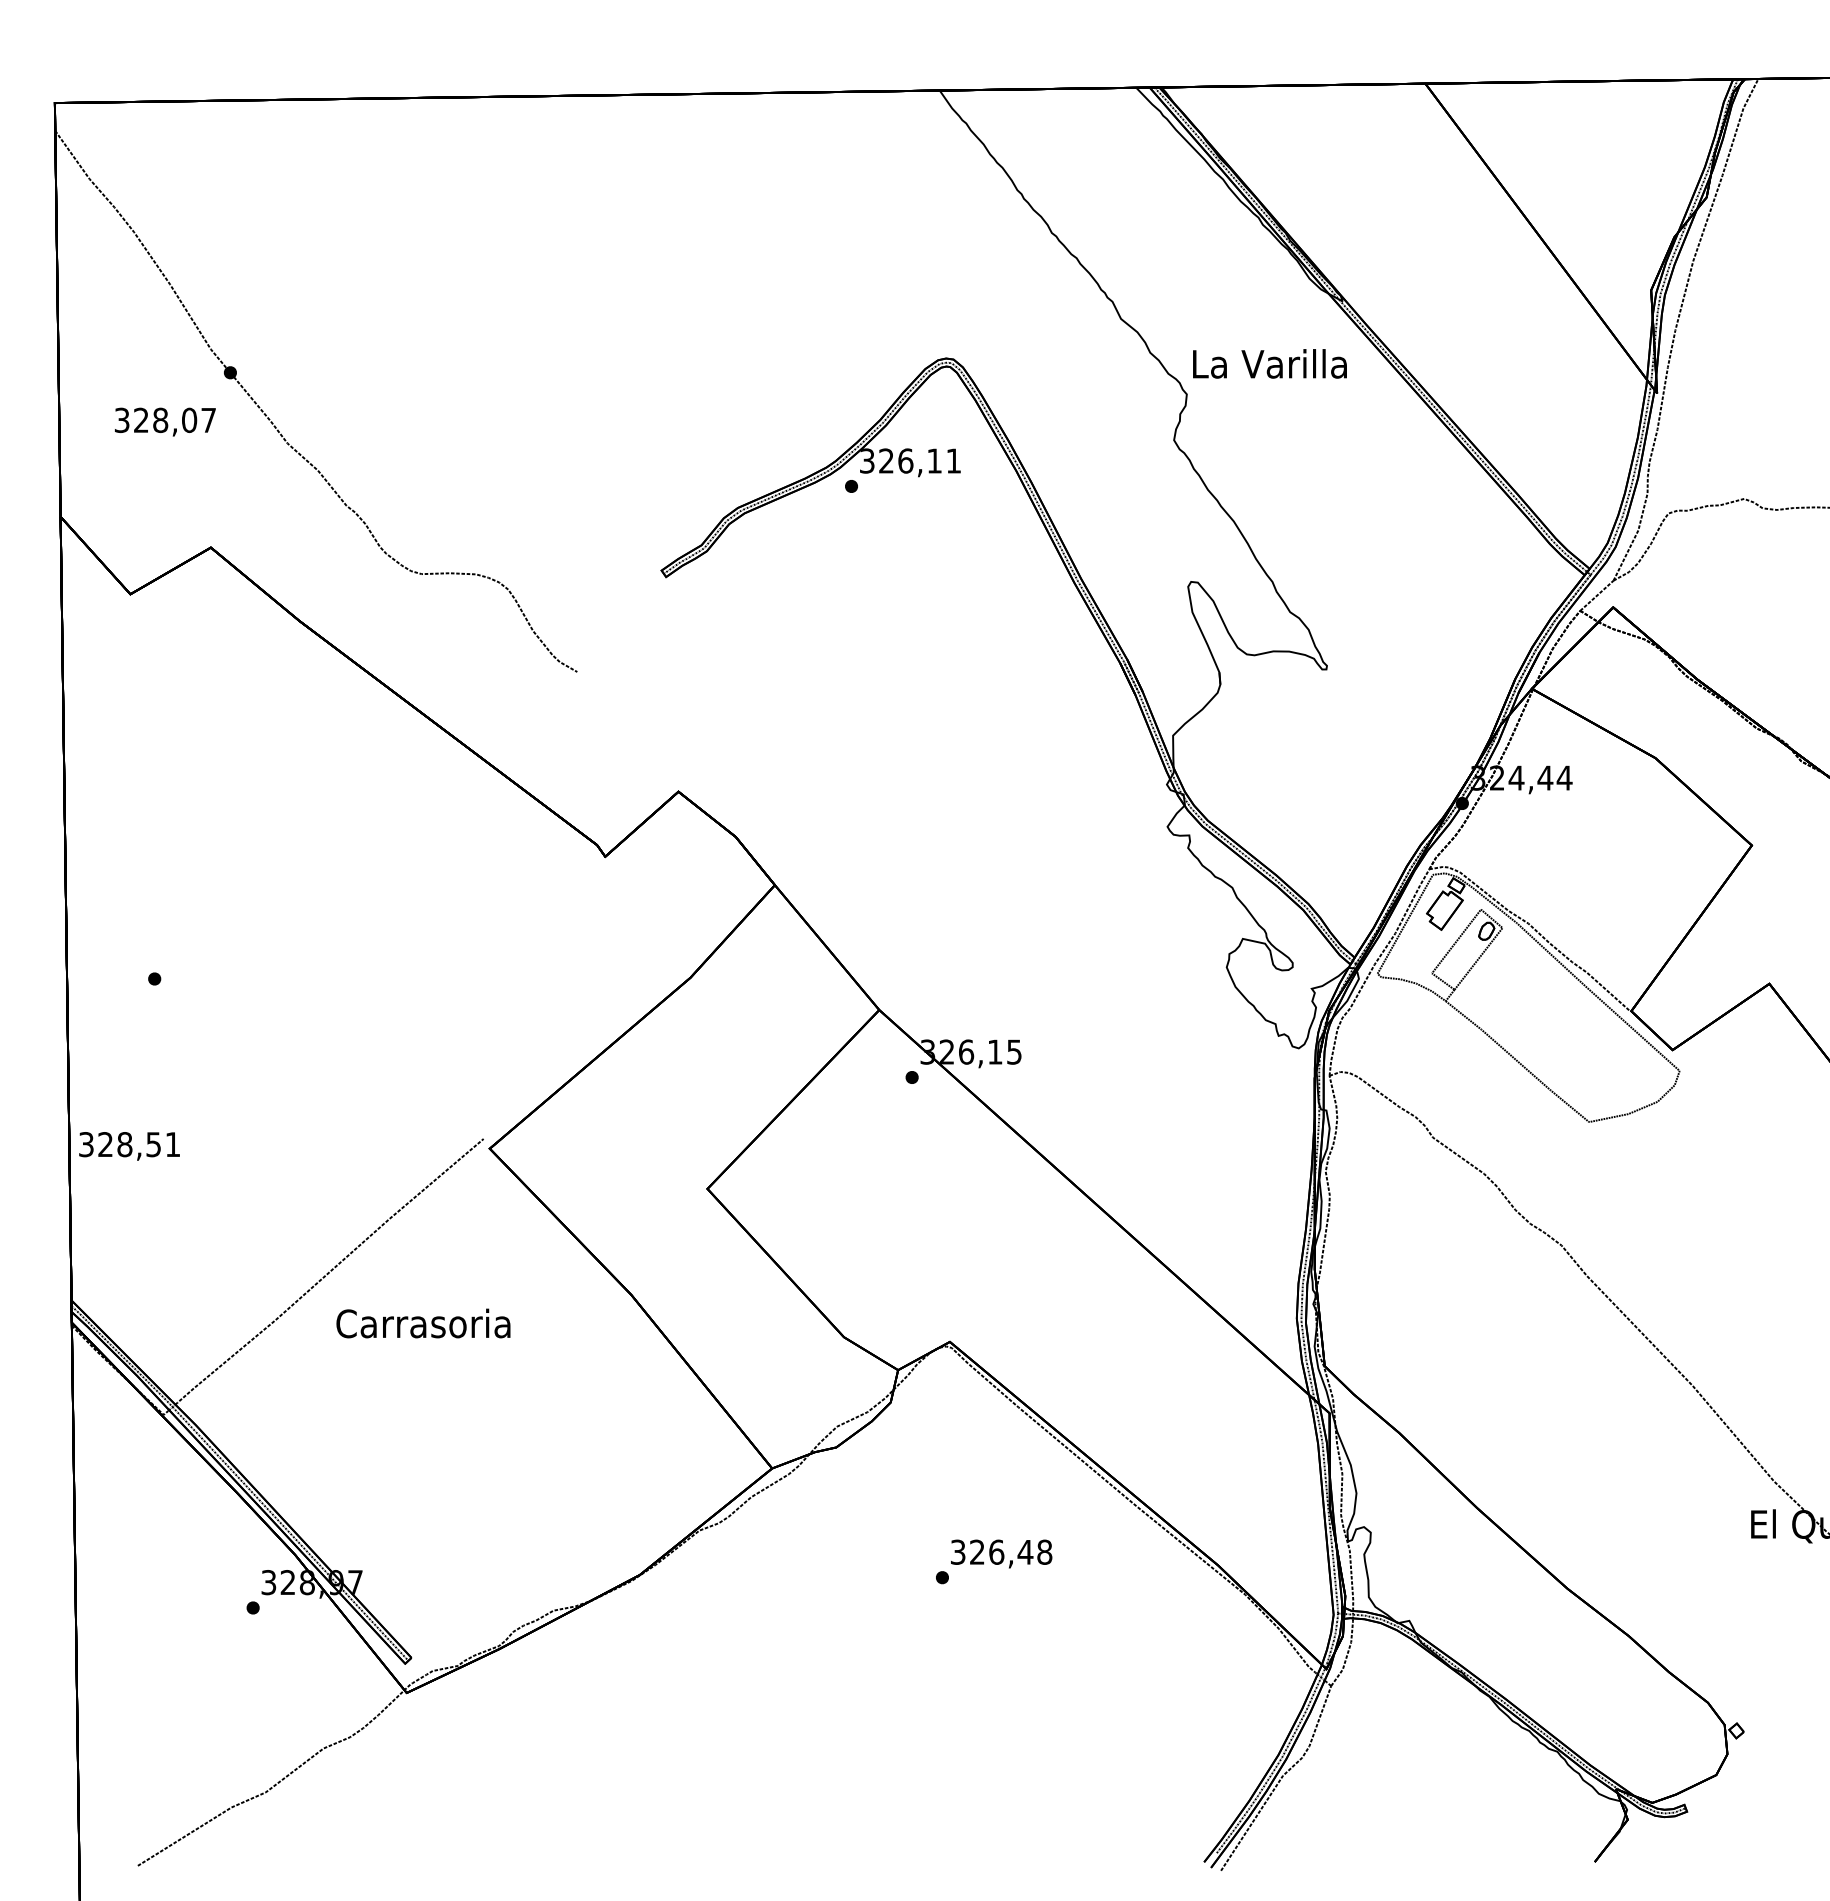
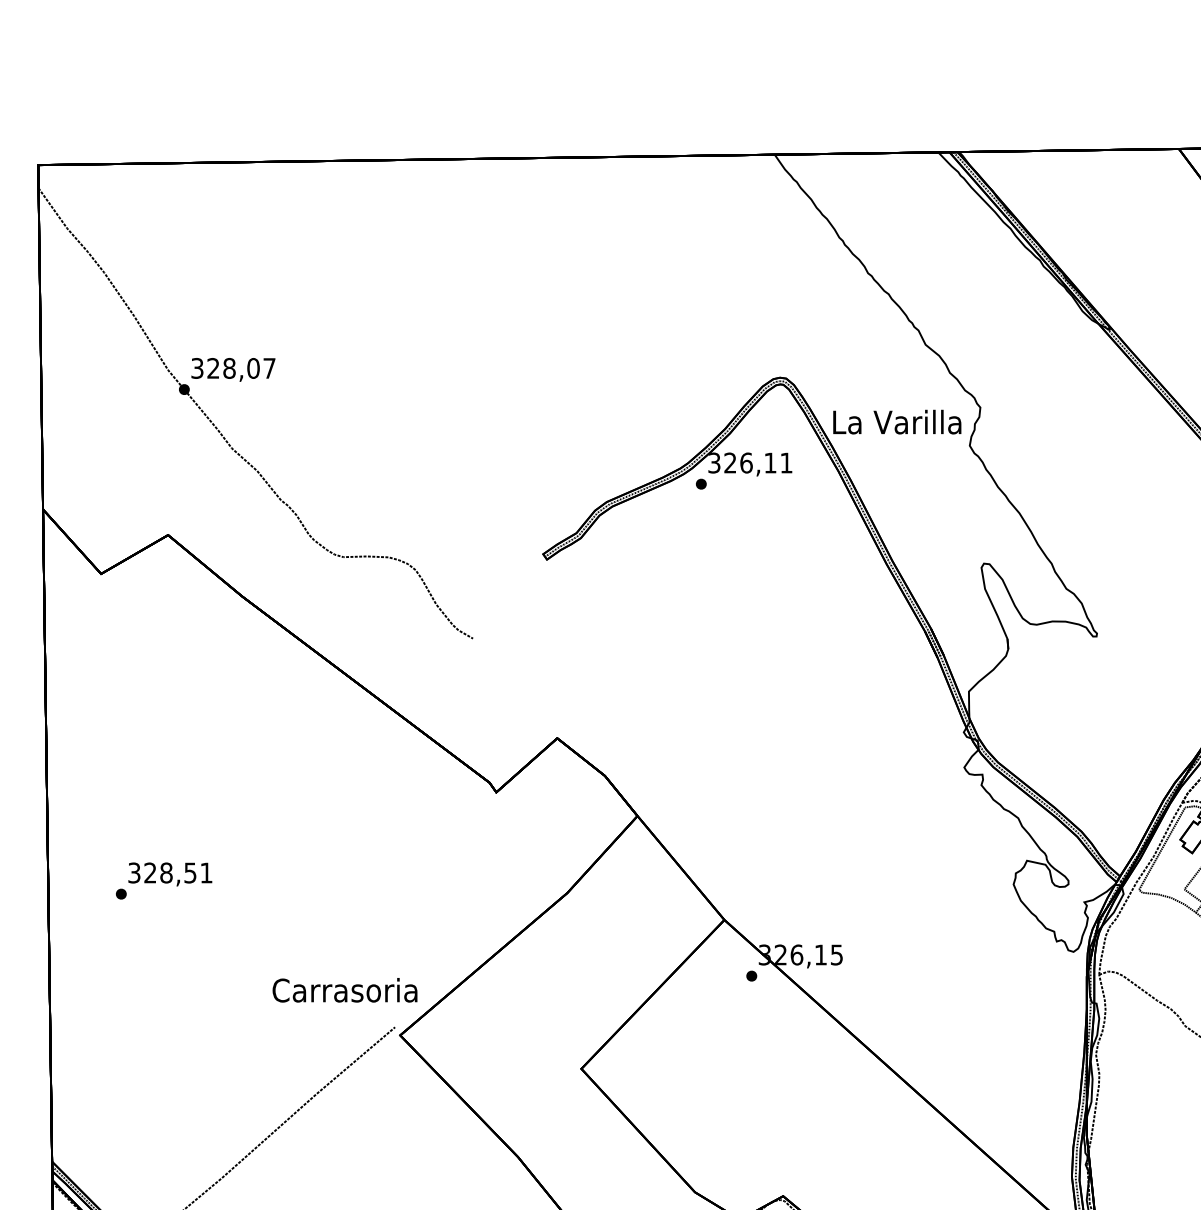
text: (1269, 363) -> (896, 421), moved
text: (165, 421) -> (233, 369), moved
text: (129, 1146) -> (170, 874), moved
text: (423, 1323) -> (345, 990), moved

